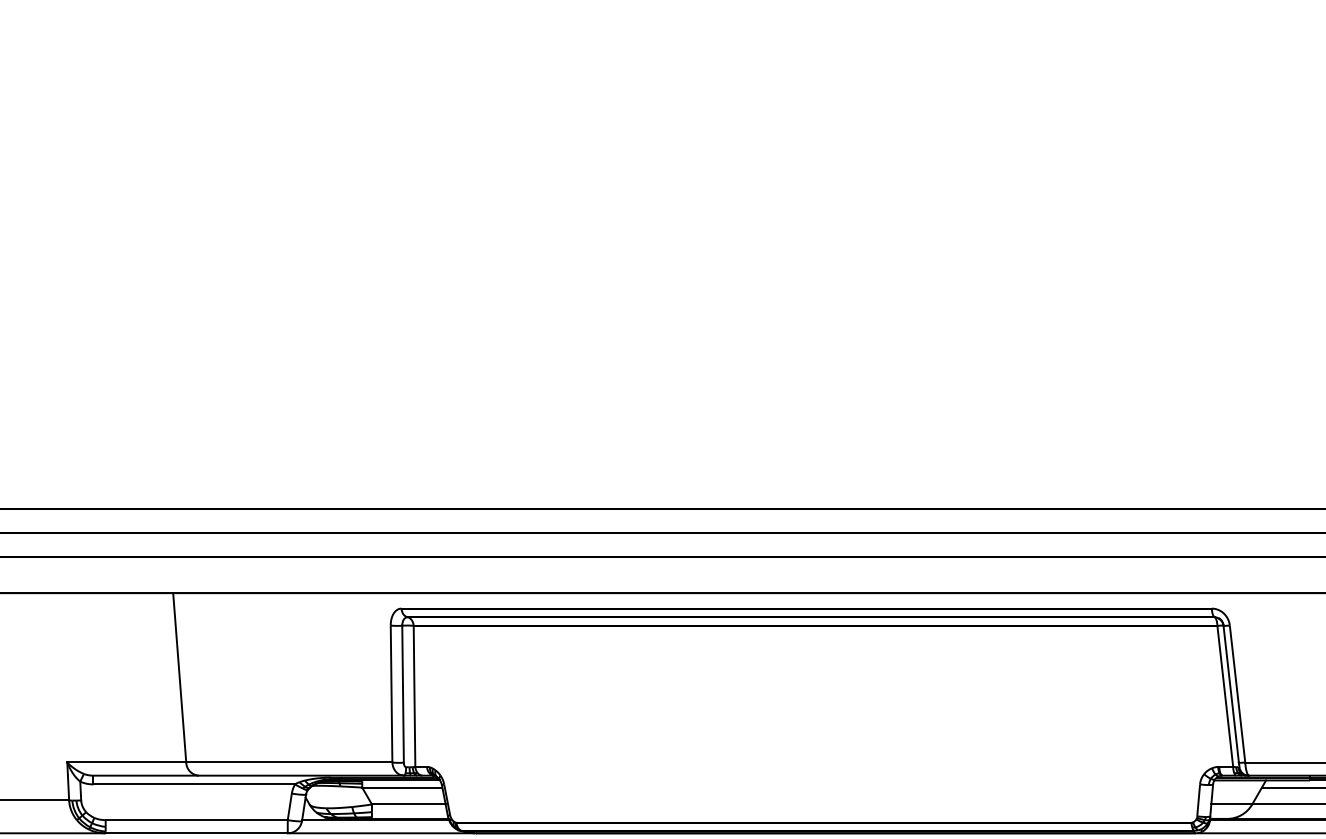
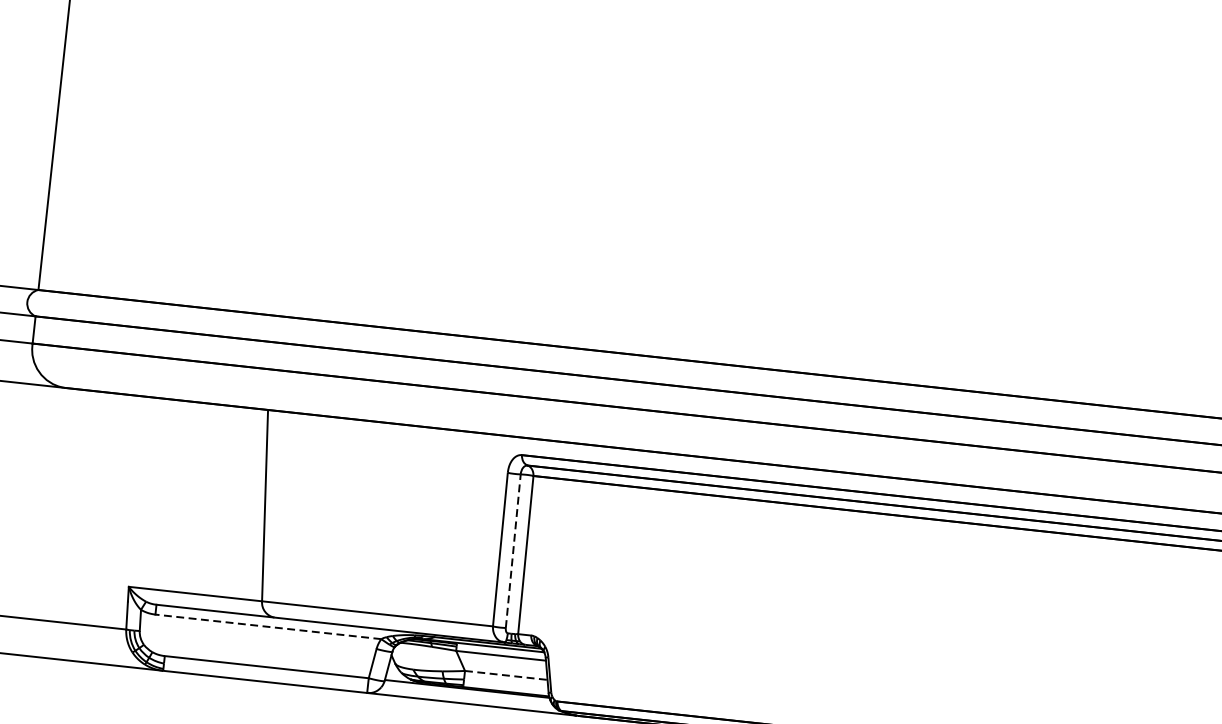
line: (403, 693) -> (513, 550), solid -> dashed
line: (194, 784) -> (268, 626), solid -> dashed
line: (408, 804) -> (505, 675), solid -> dashed

